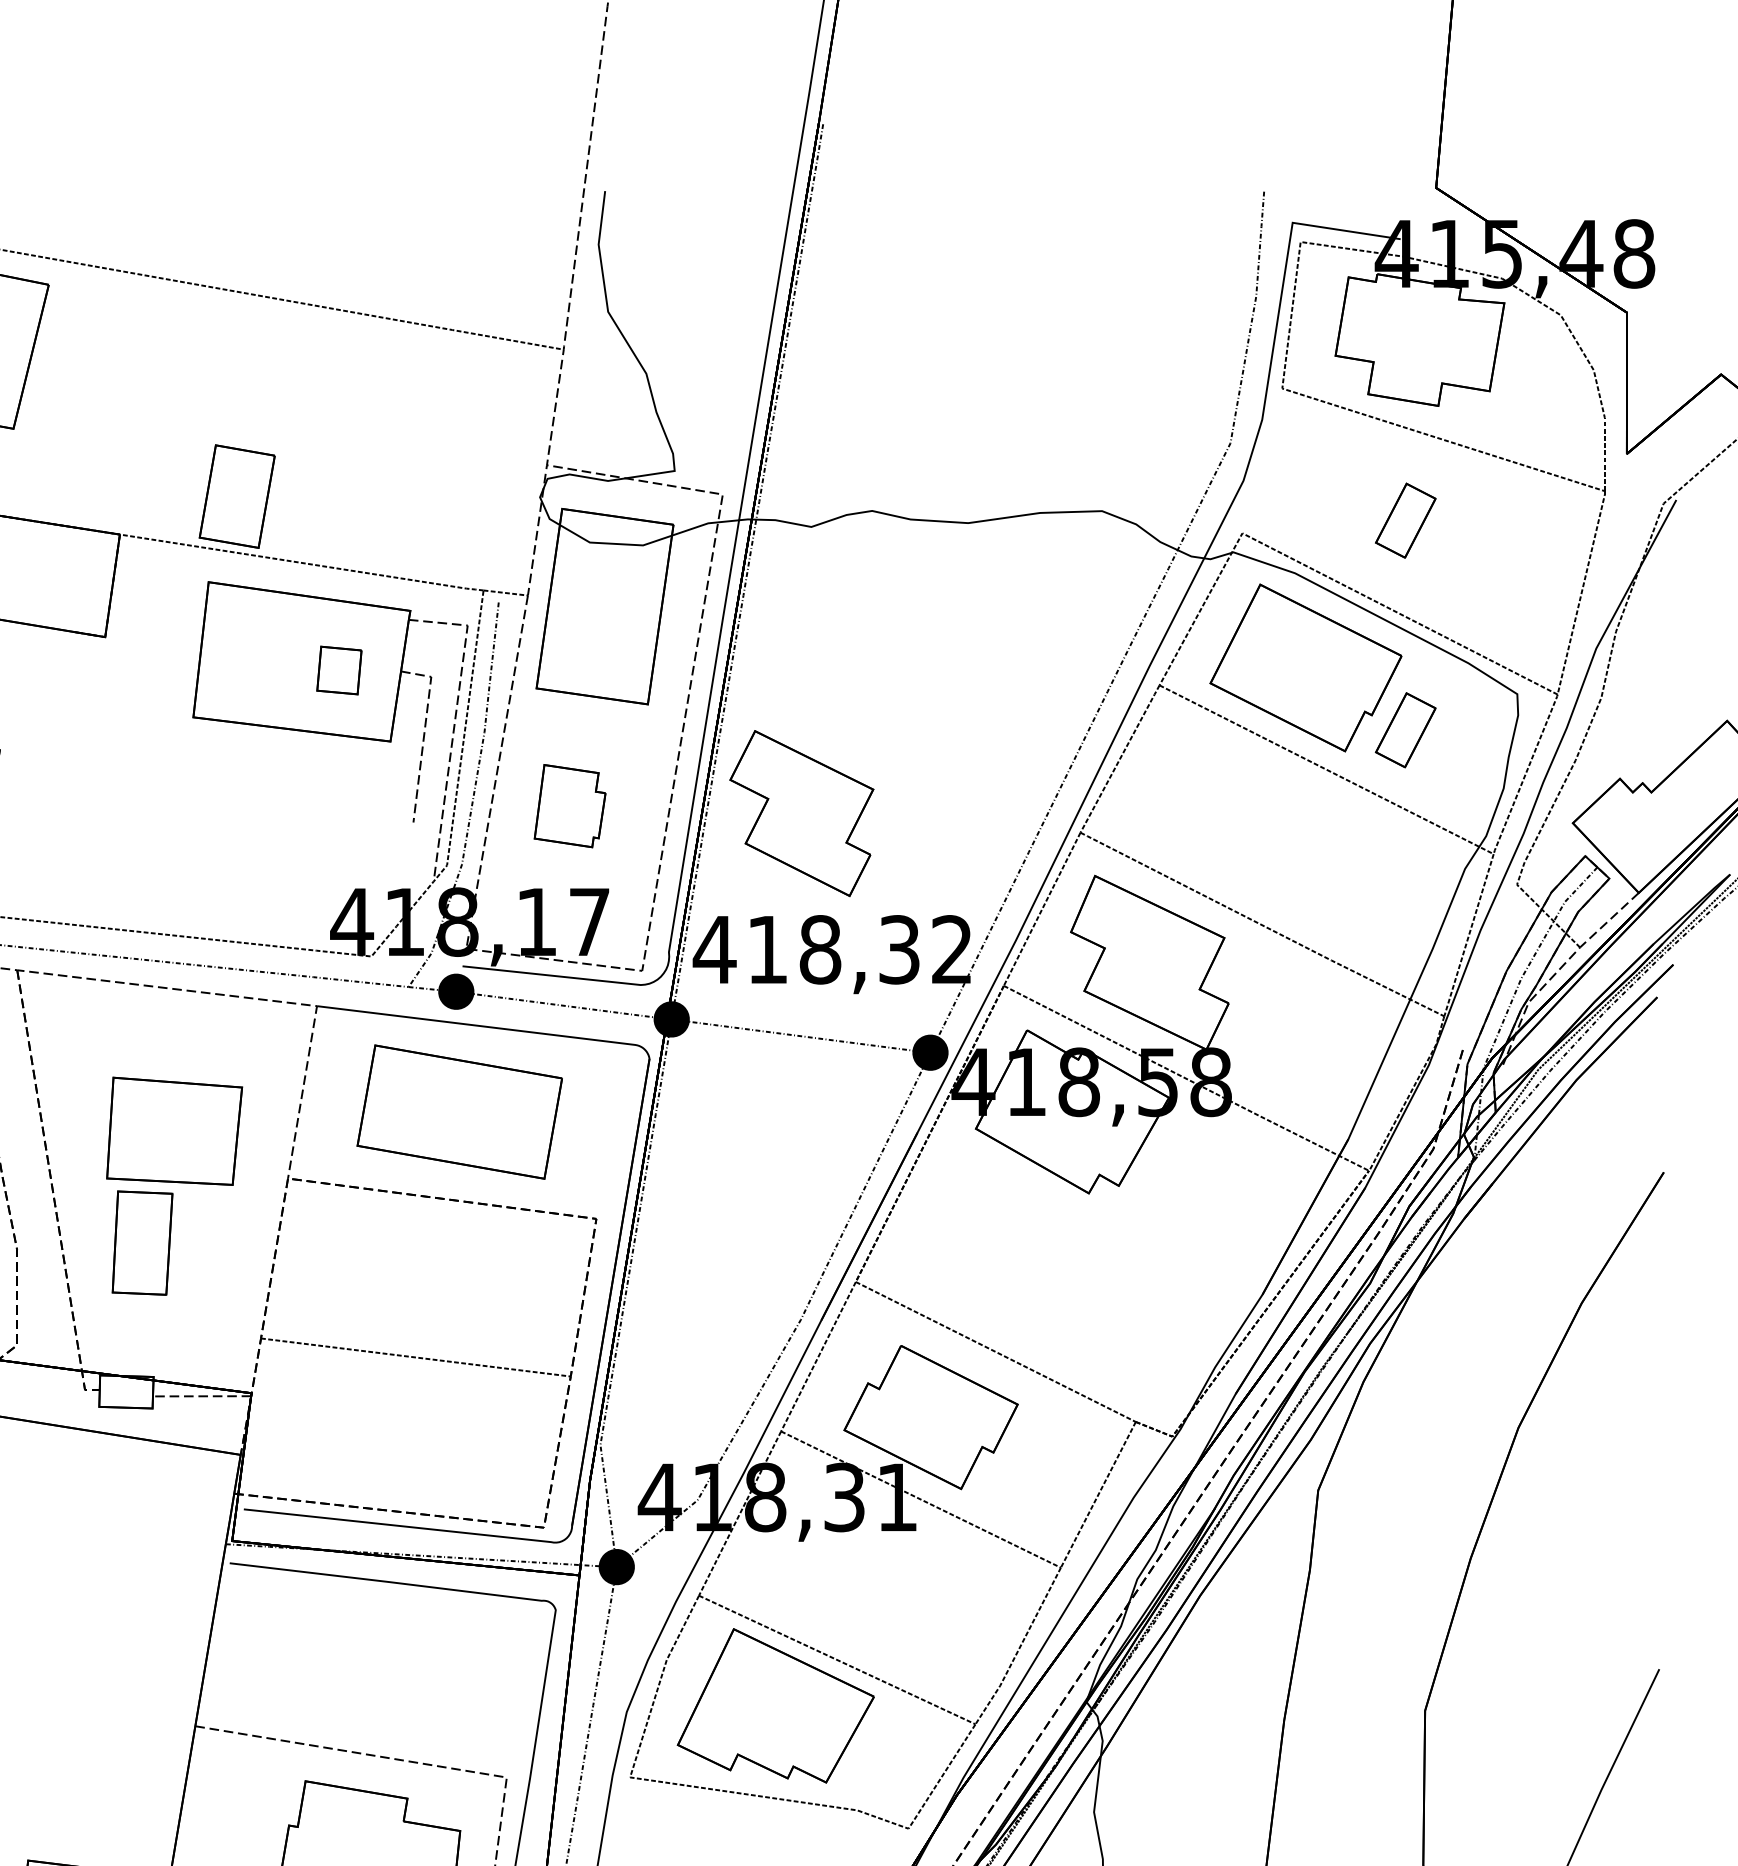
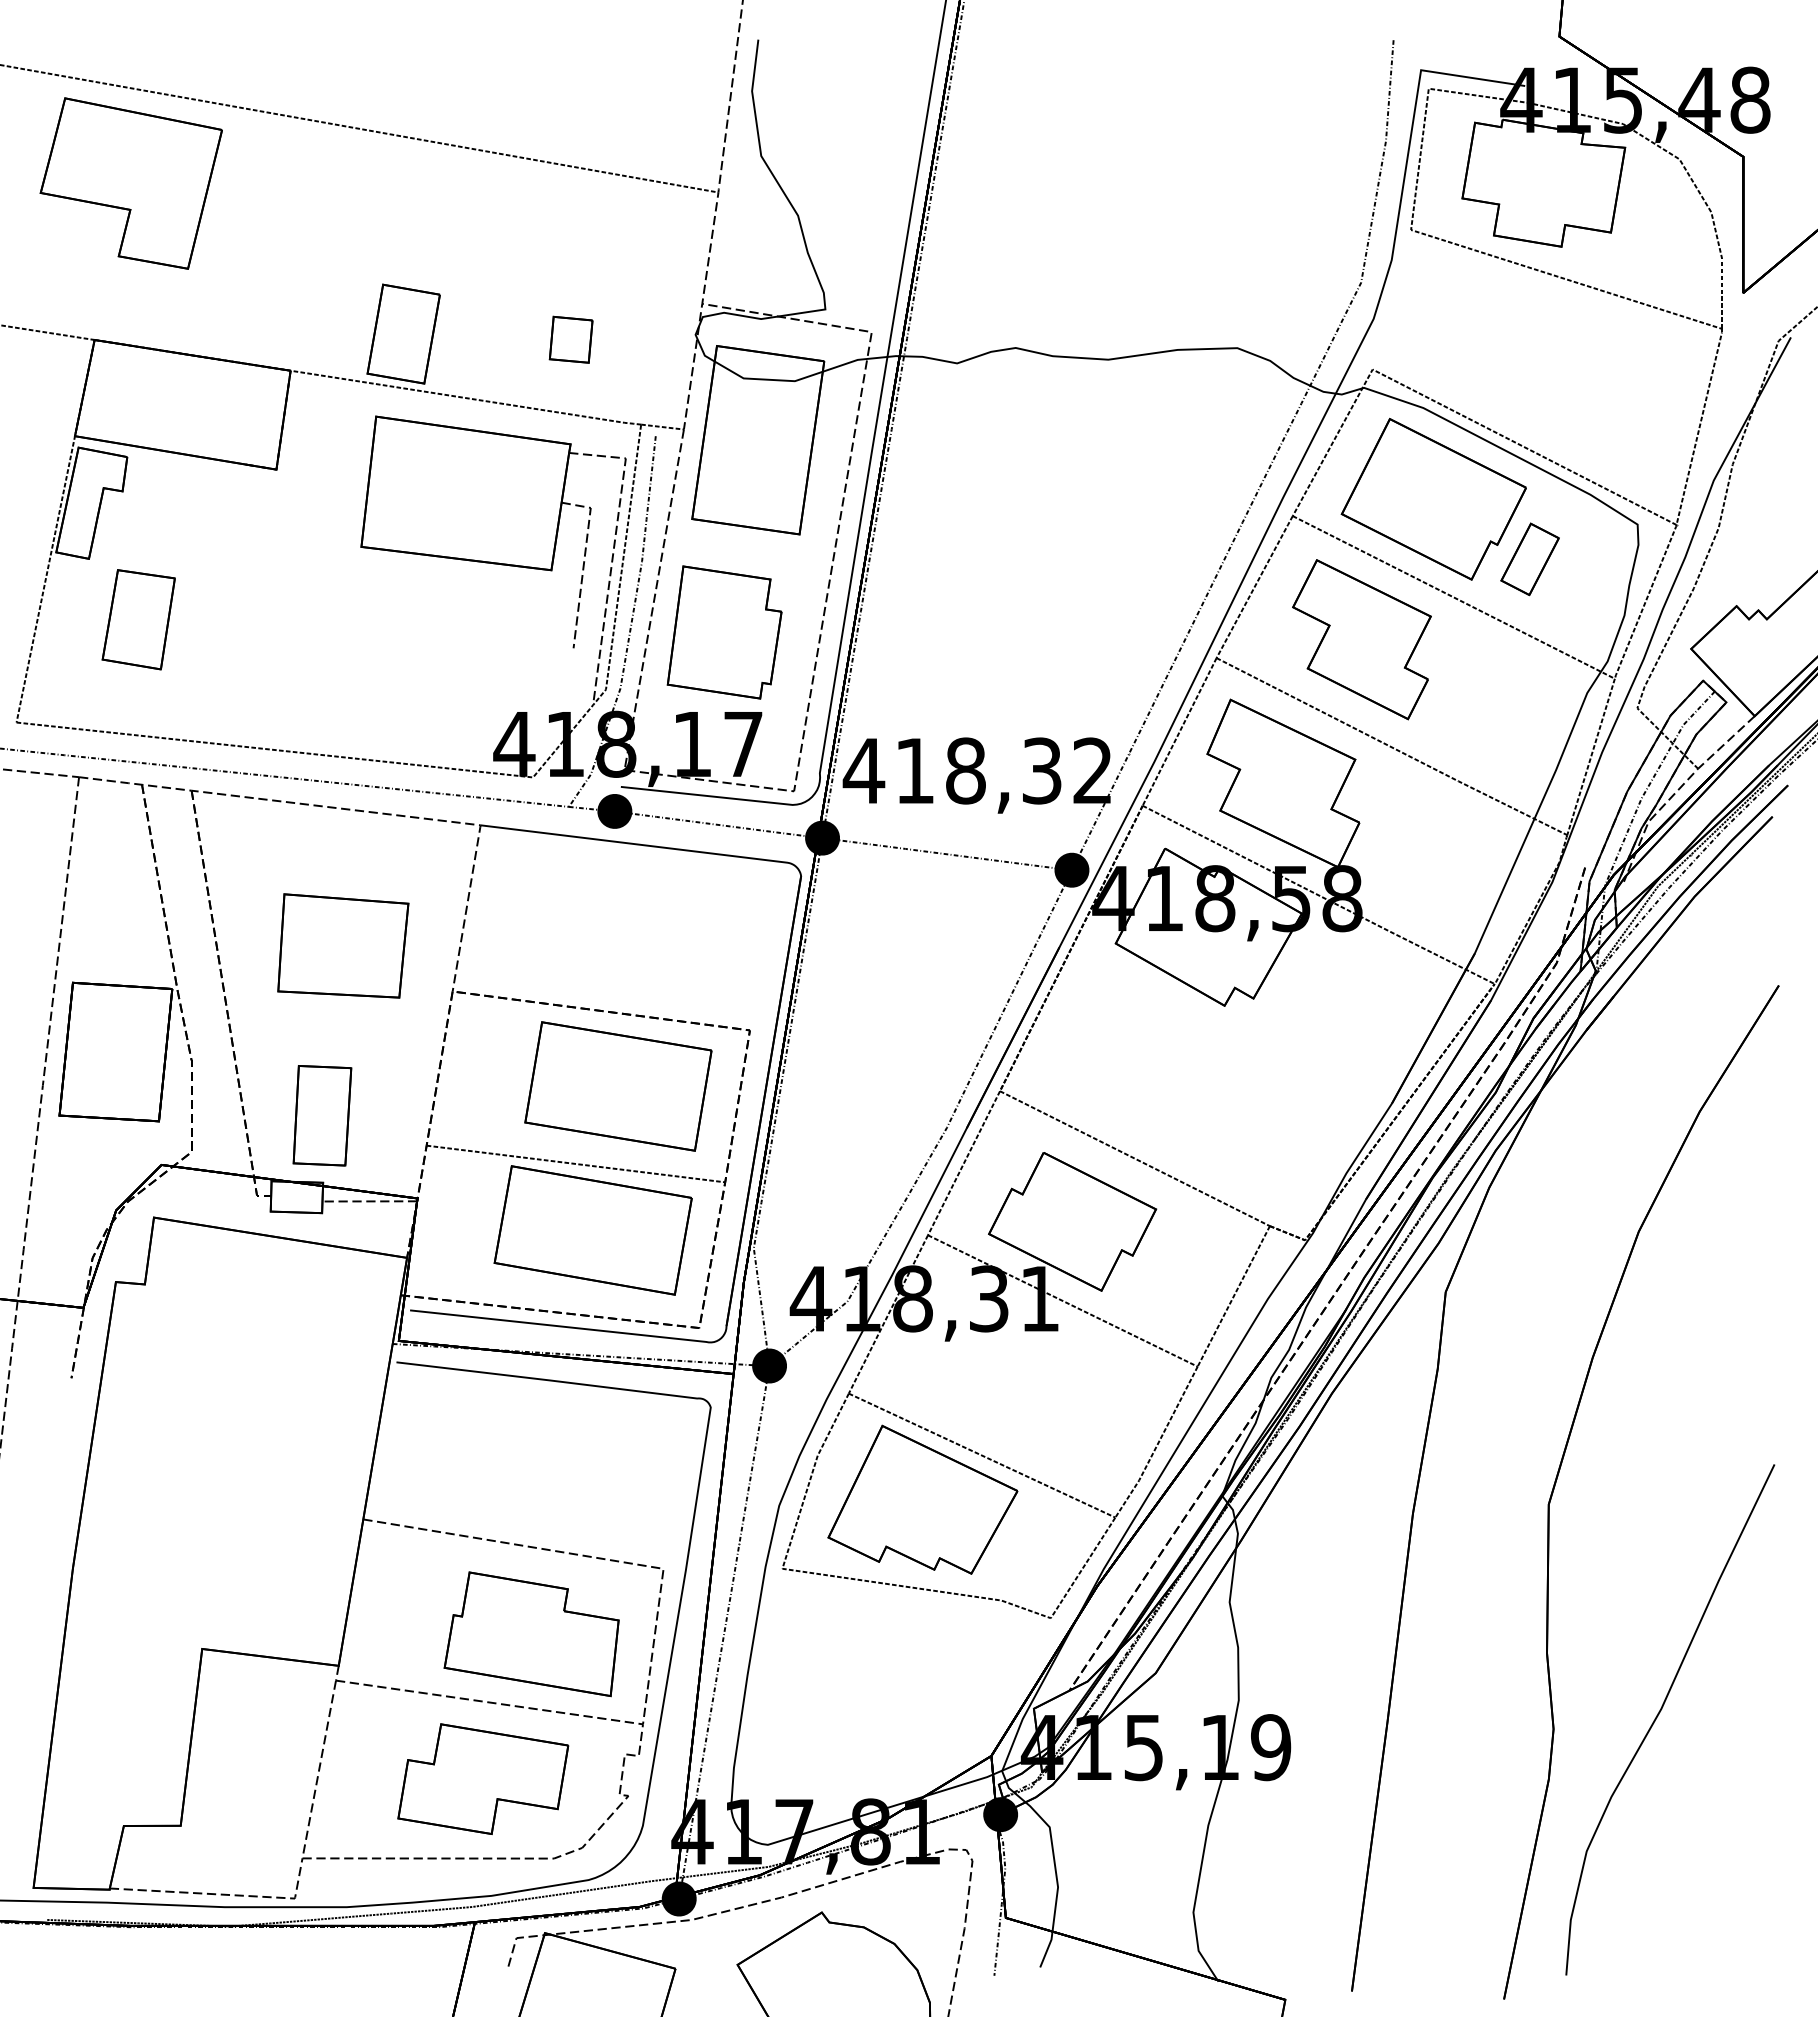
part: (1405, 520) -> (1529, 357), removed
part: (338, 670) -> (570, 339), moved
part: (570, 806) -> (724, 632), size x1.67
part: (801, 813) -> (1361, 639), moved
part: (459, 1112) -> (592, 1230), moved
part: (142, 1242) -> (322, 1115), moved
part: (460, 1277) -> (618, 1086), added

